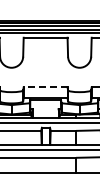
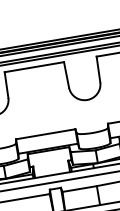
line: (45, 87) -> (45, 134), dashed -> solid

